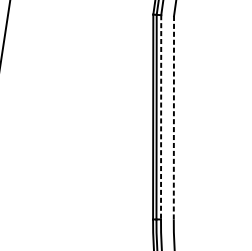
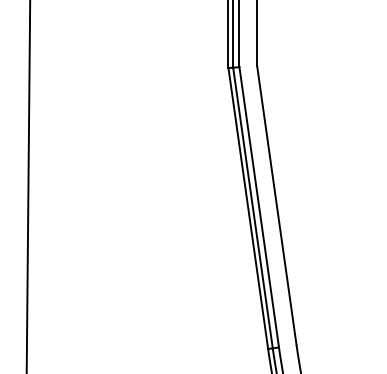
line: (161, 117) -> (259, 207), dashed -> solid
line: (173, 117) -> (276, 205), dashed -> solid

